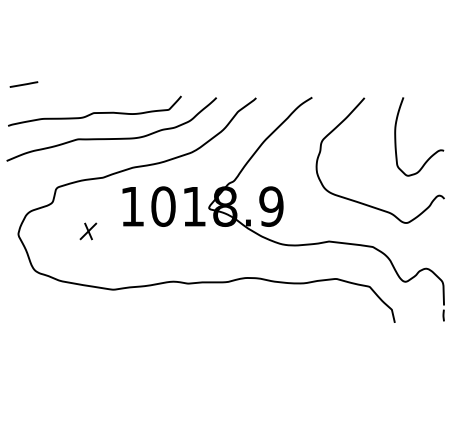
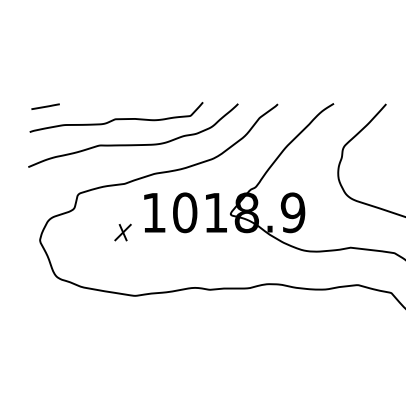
line: (23, 84) -> (45, 106), moved
part: (88, 231) -> (123, 232), moved

